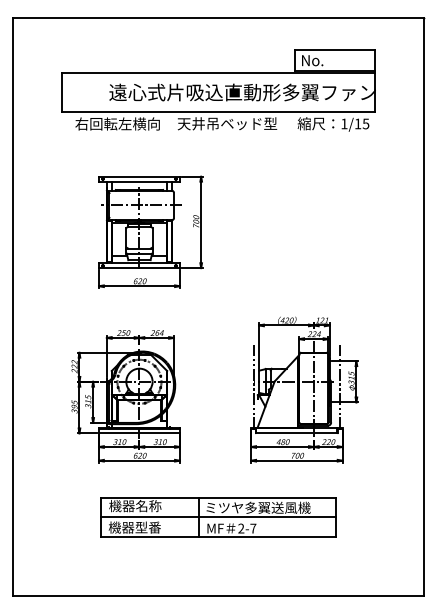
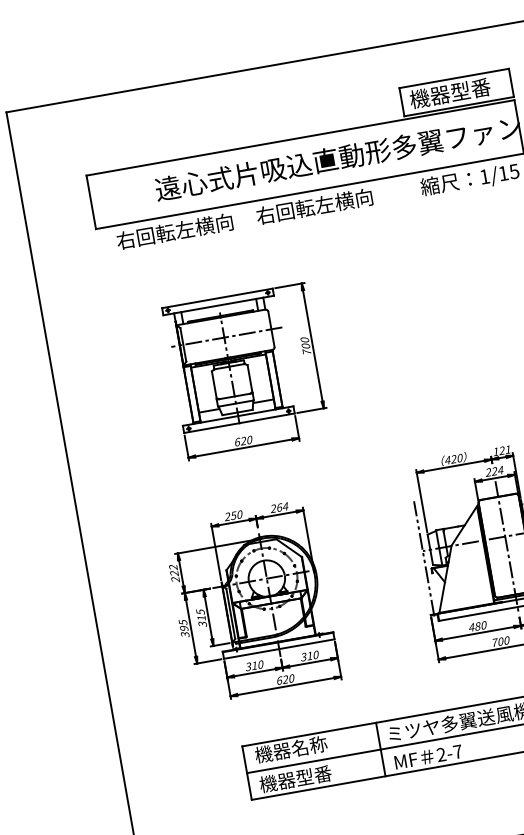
text: (330, 60) -> (450, 93), No. -> 機器型番
text: (227, 123) -> (324, 204), 天井吊ベッド型 -> 右回転左横向

